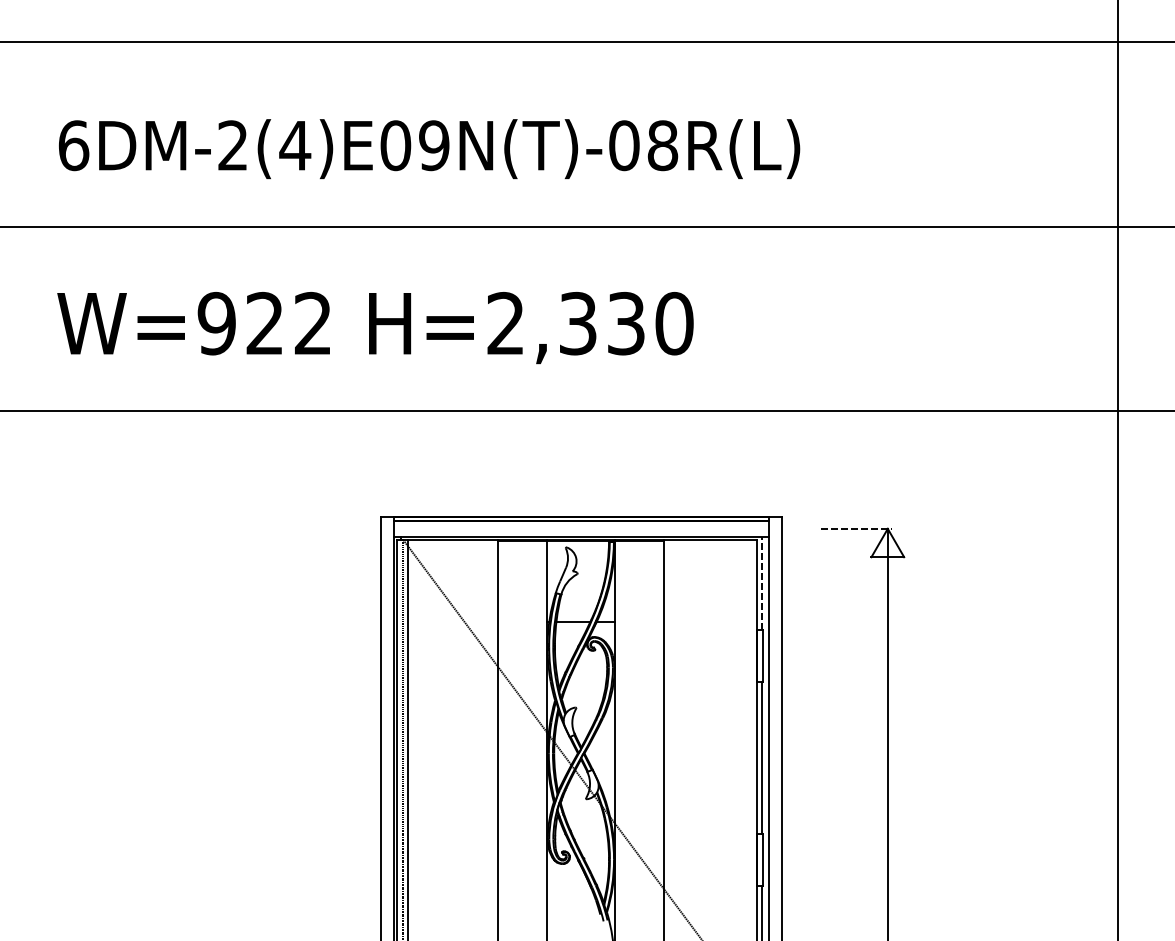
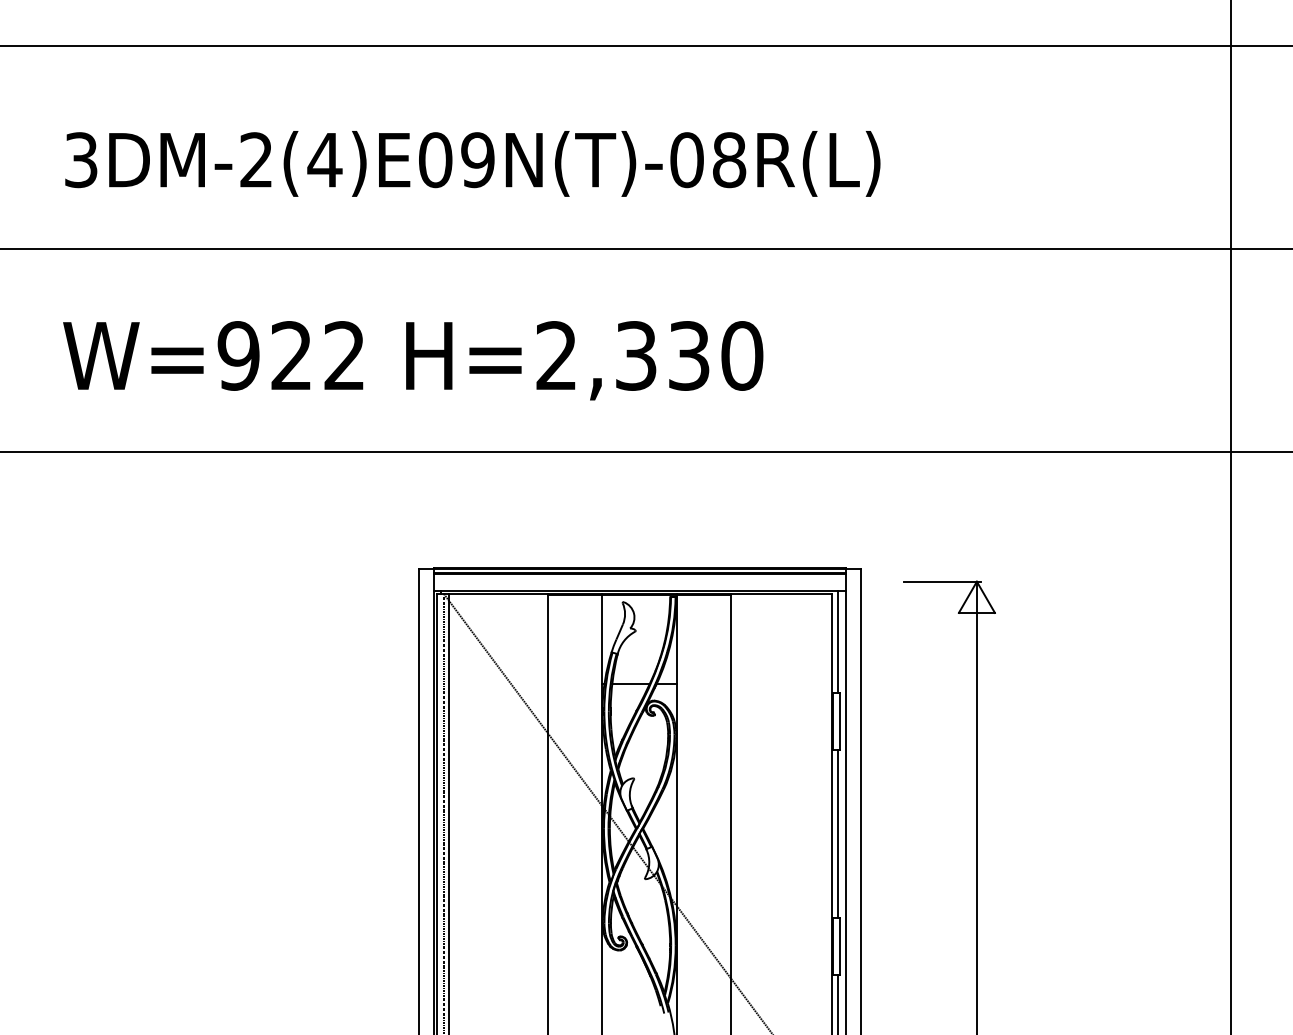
text: (73, 146) -> (81, 160), 6DM-2(4)E09N(T)-08R(L) -> 3DM-2(4)E09N(T)-08R(L)
line: (856, 528) -> (942, 581), dashed -> solid
line: (762, 583) -> (838, 641), dashed -> solid

